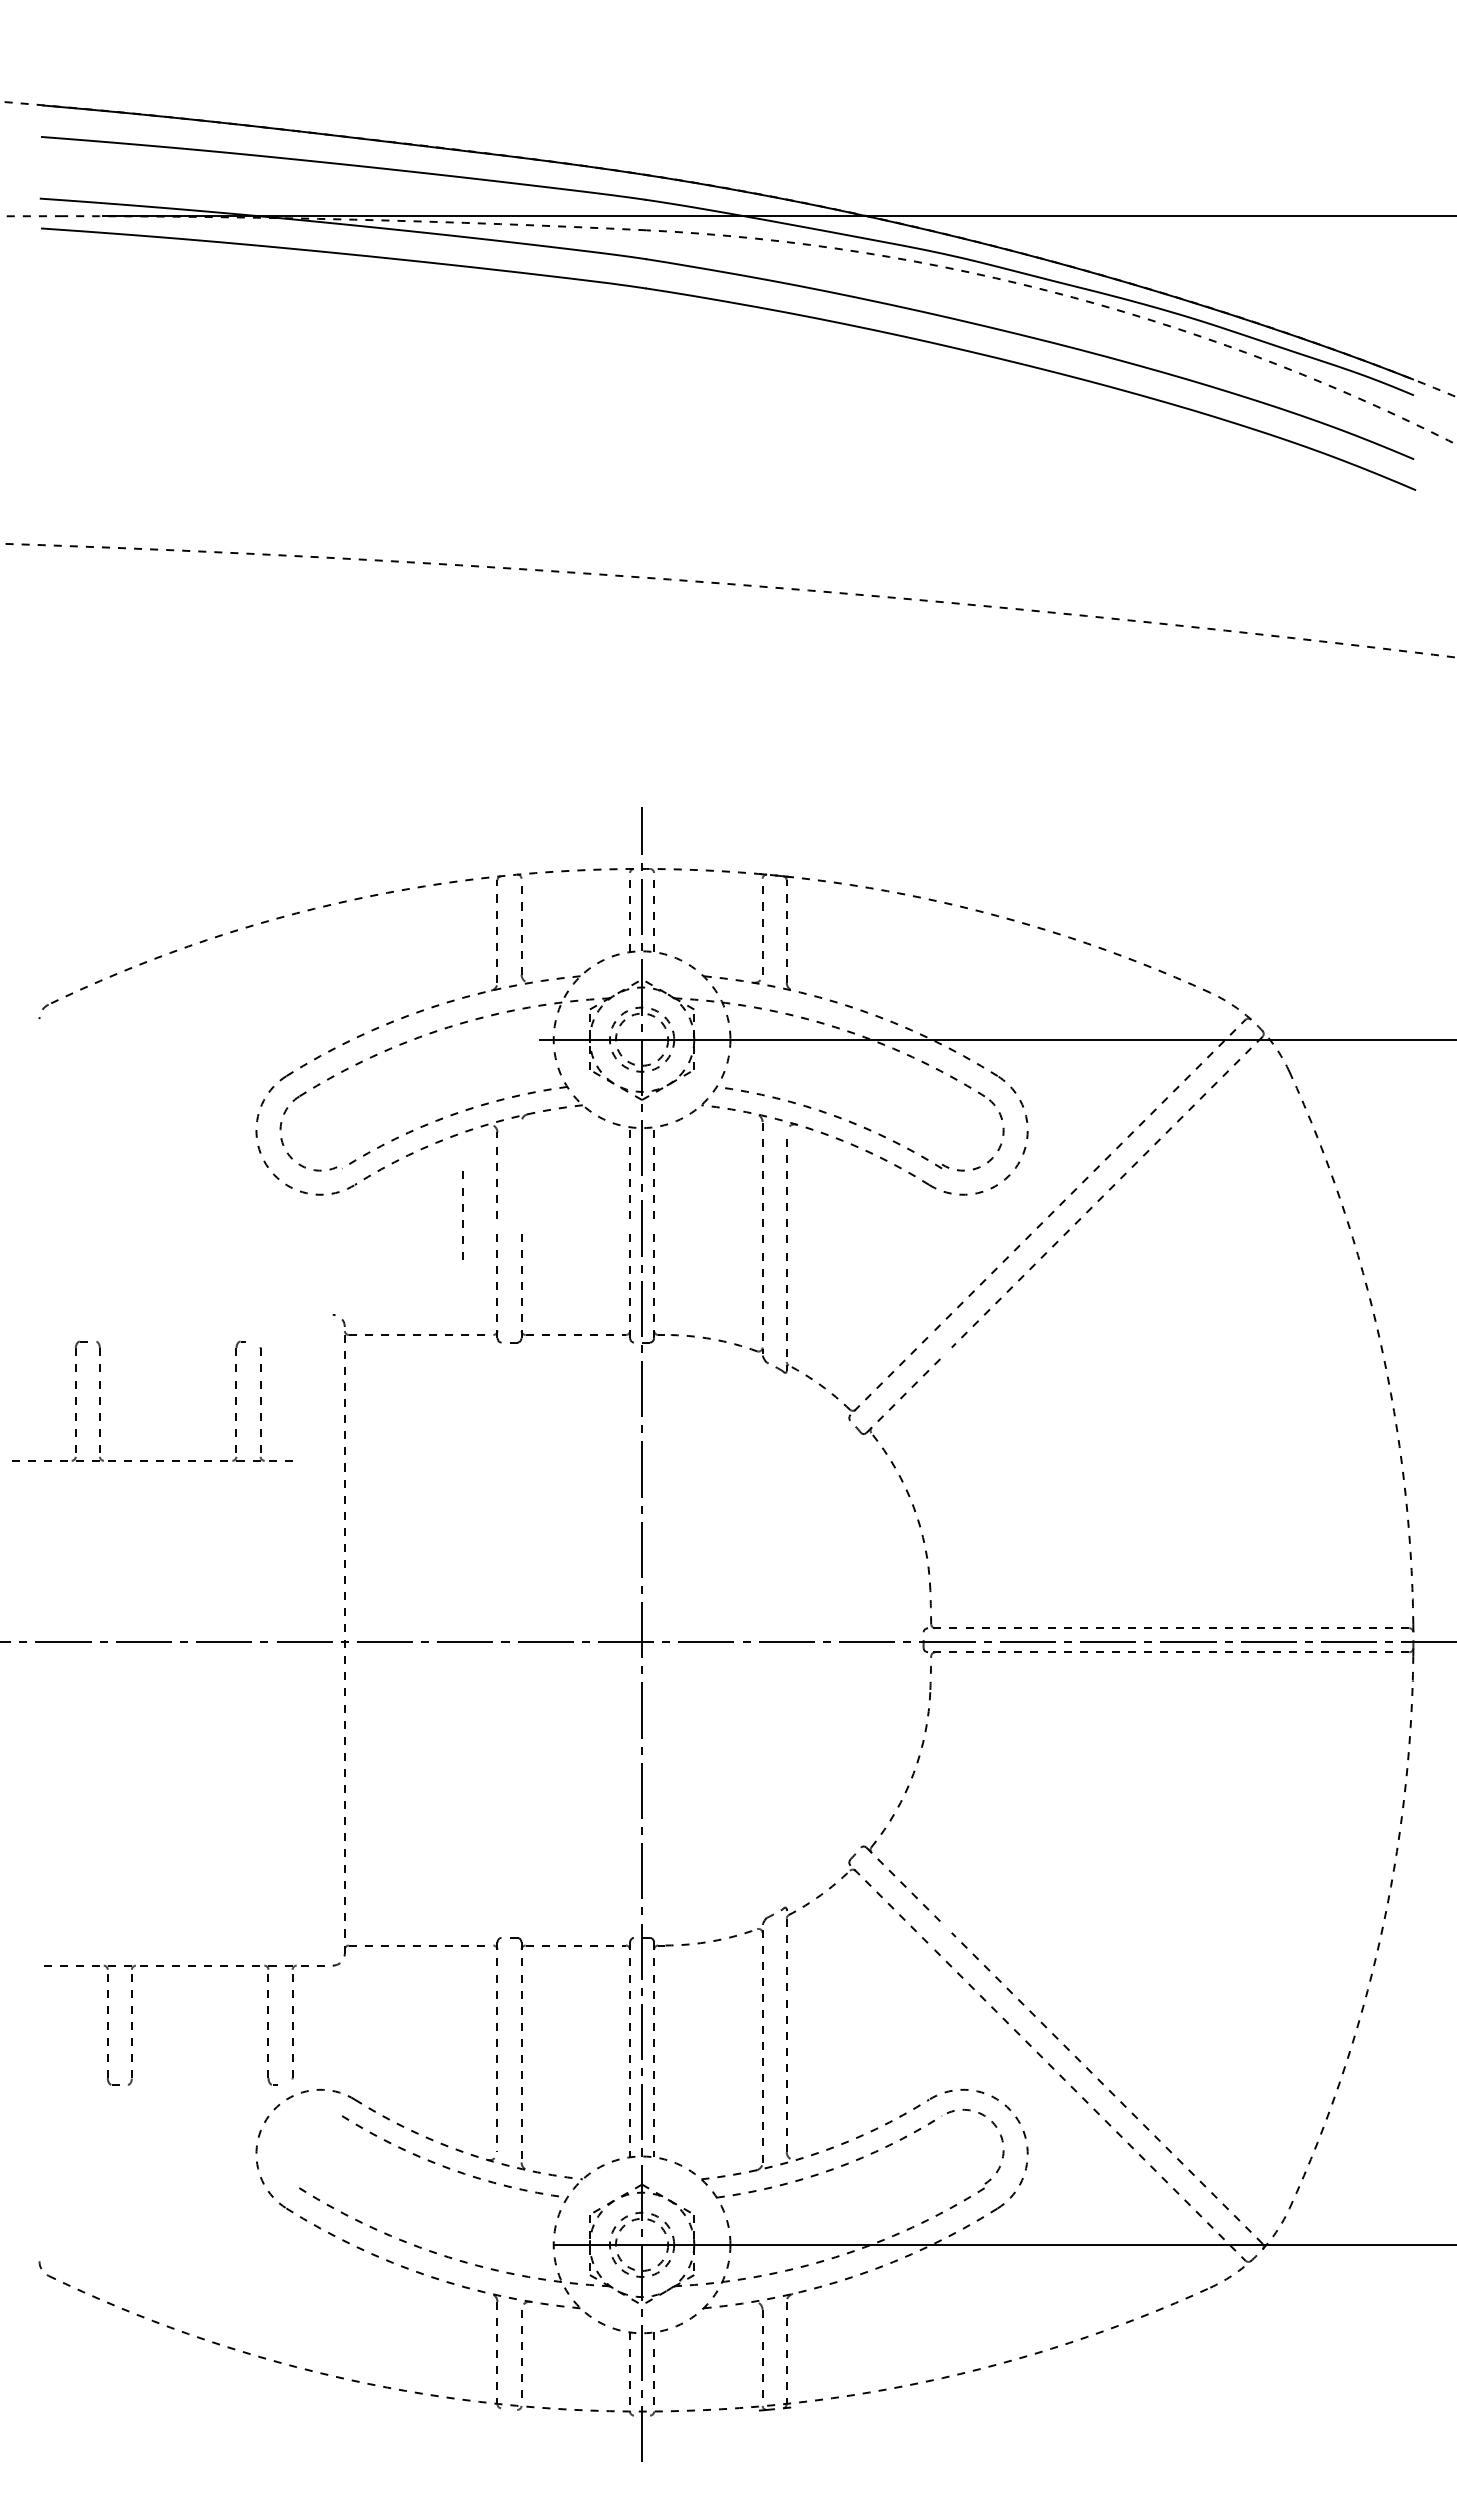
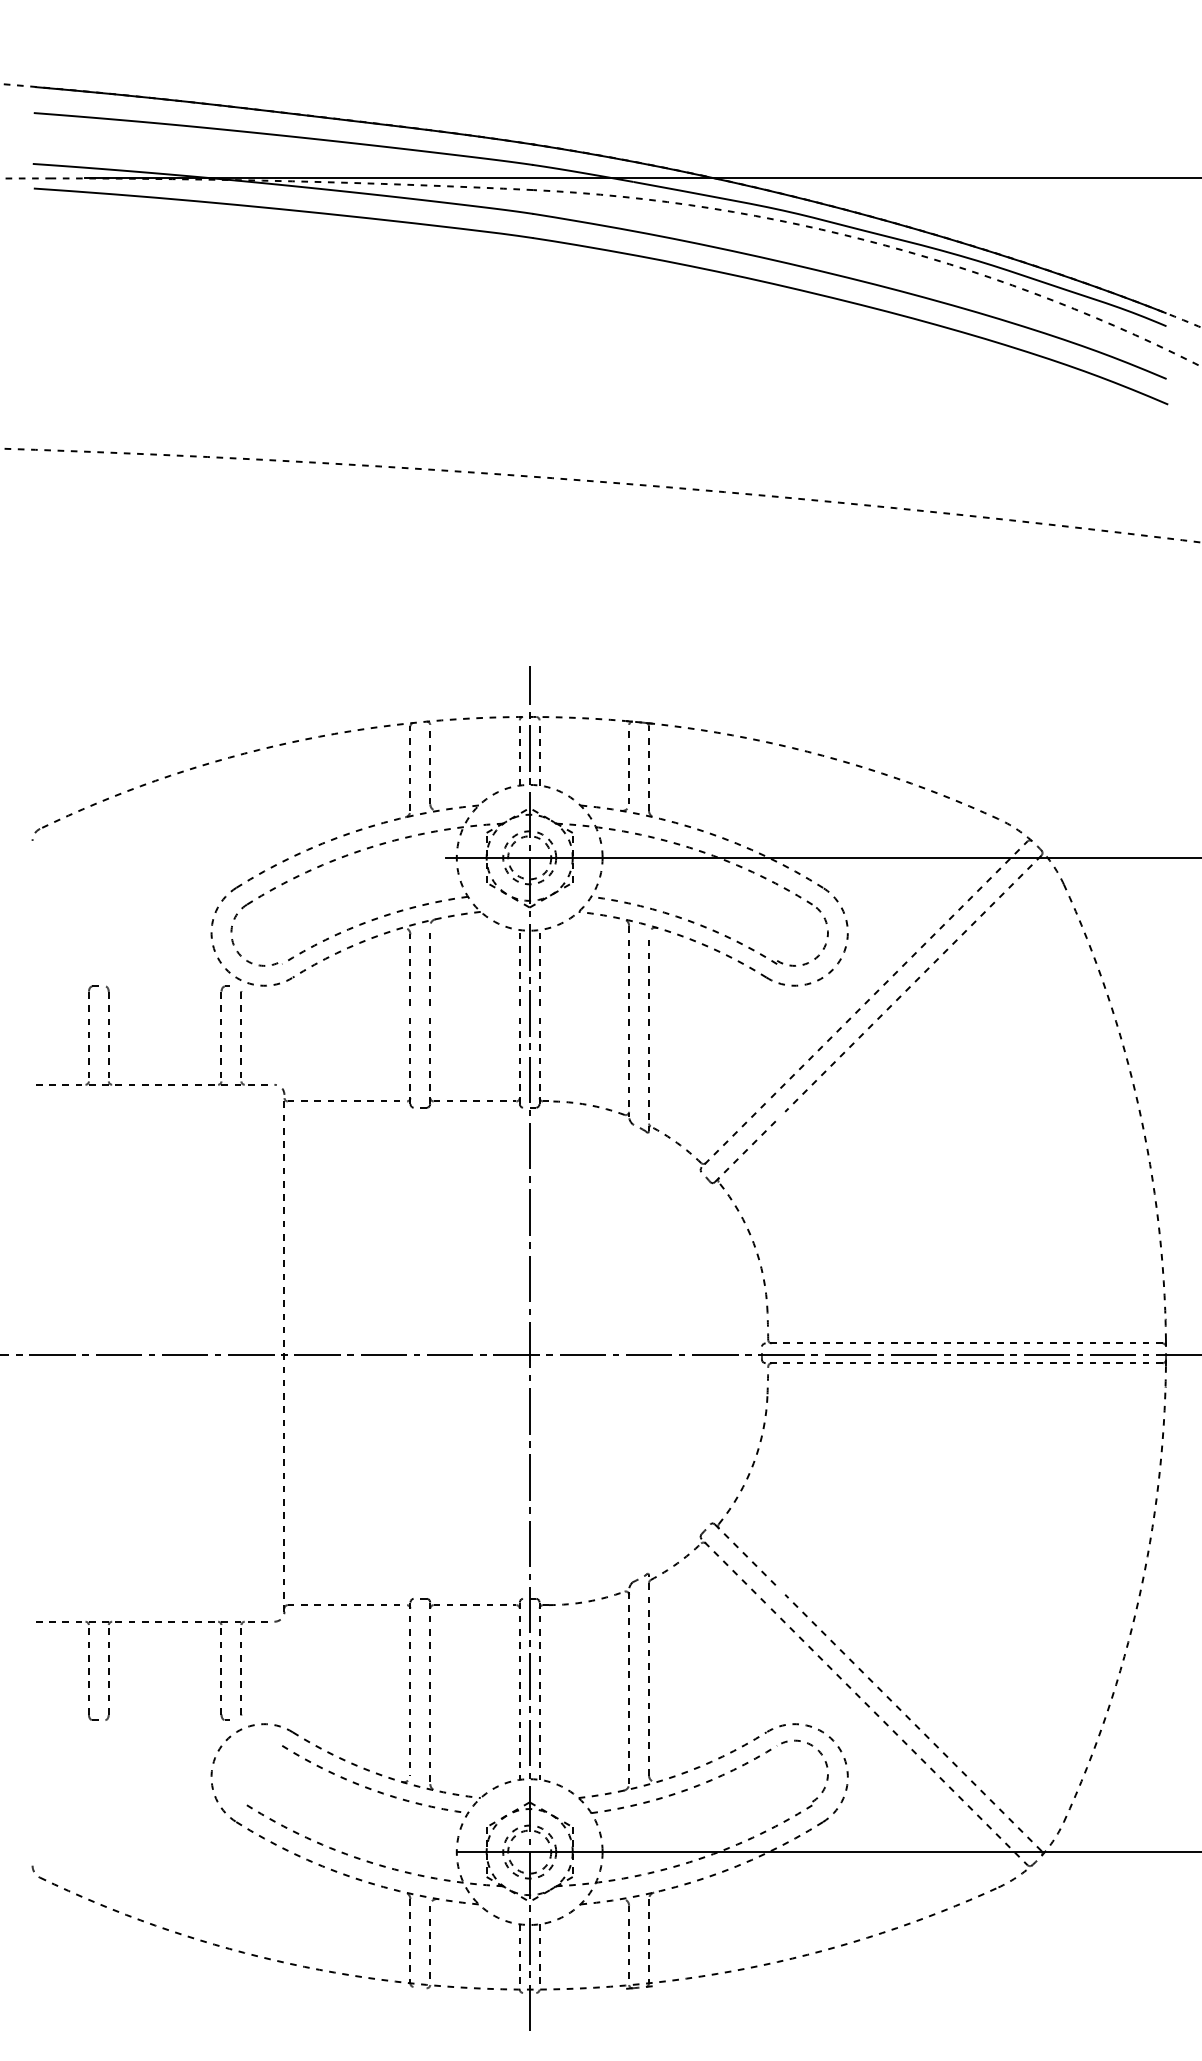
line: (462, 1211) -> (430, 965), moved
part: (100, 1400) -> (109, 1035), moved

